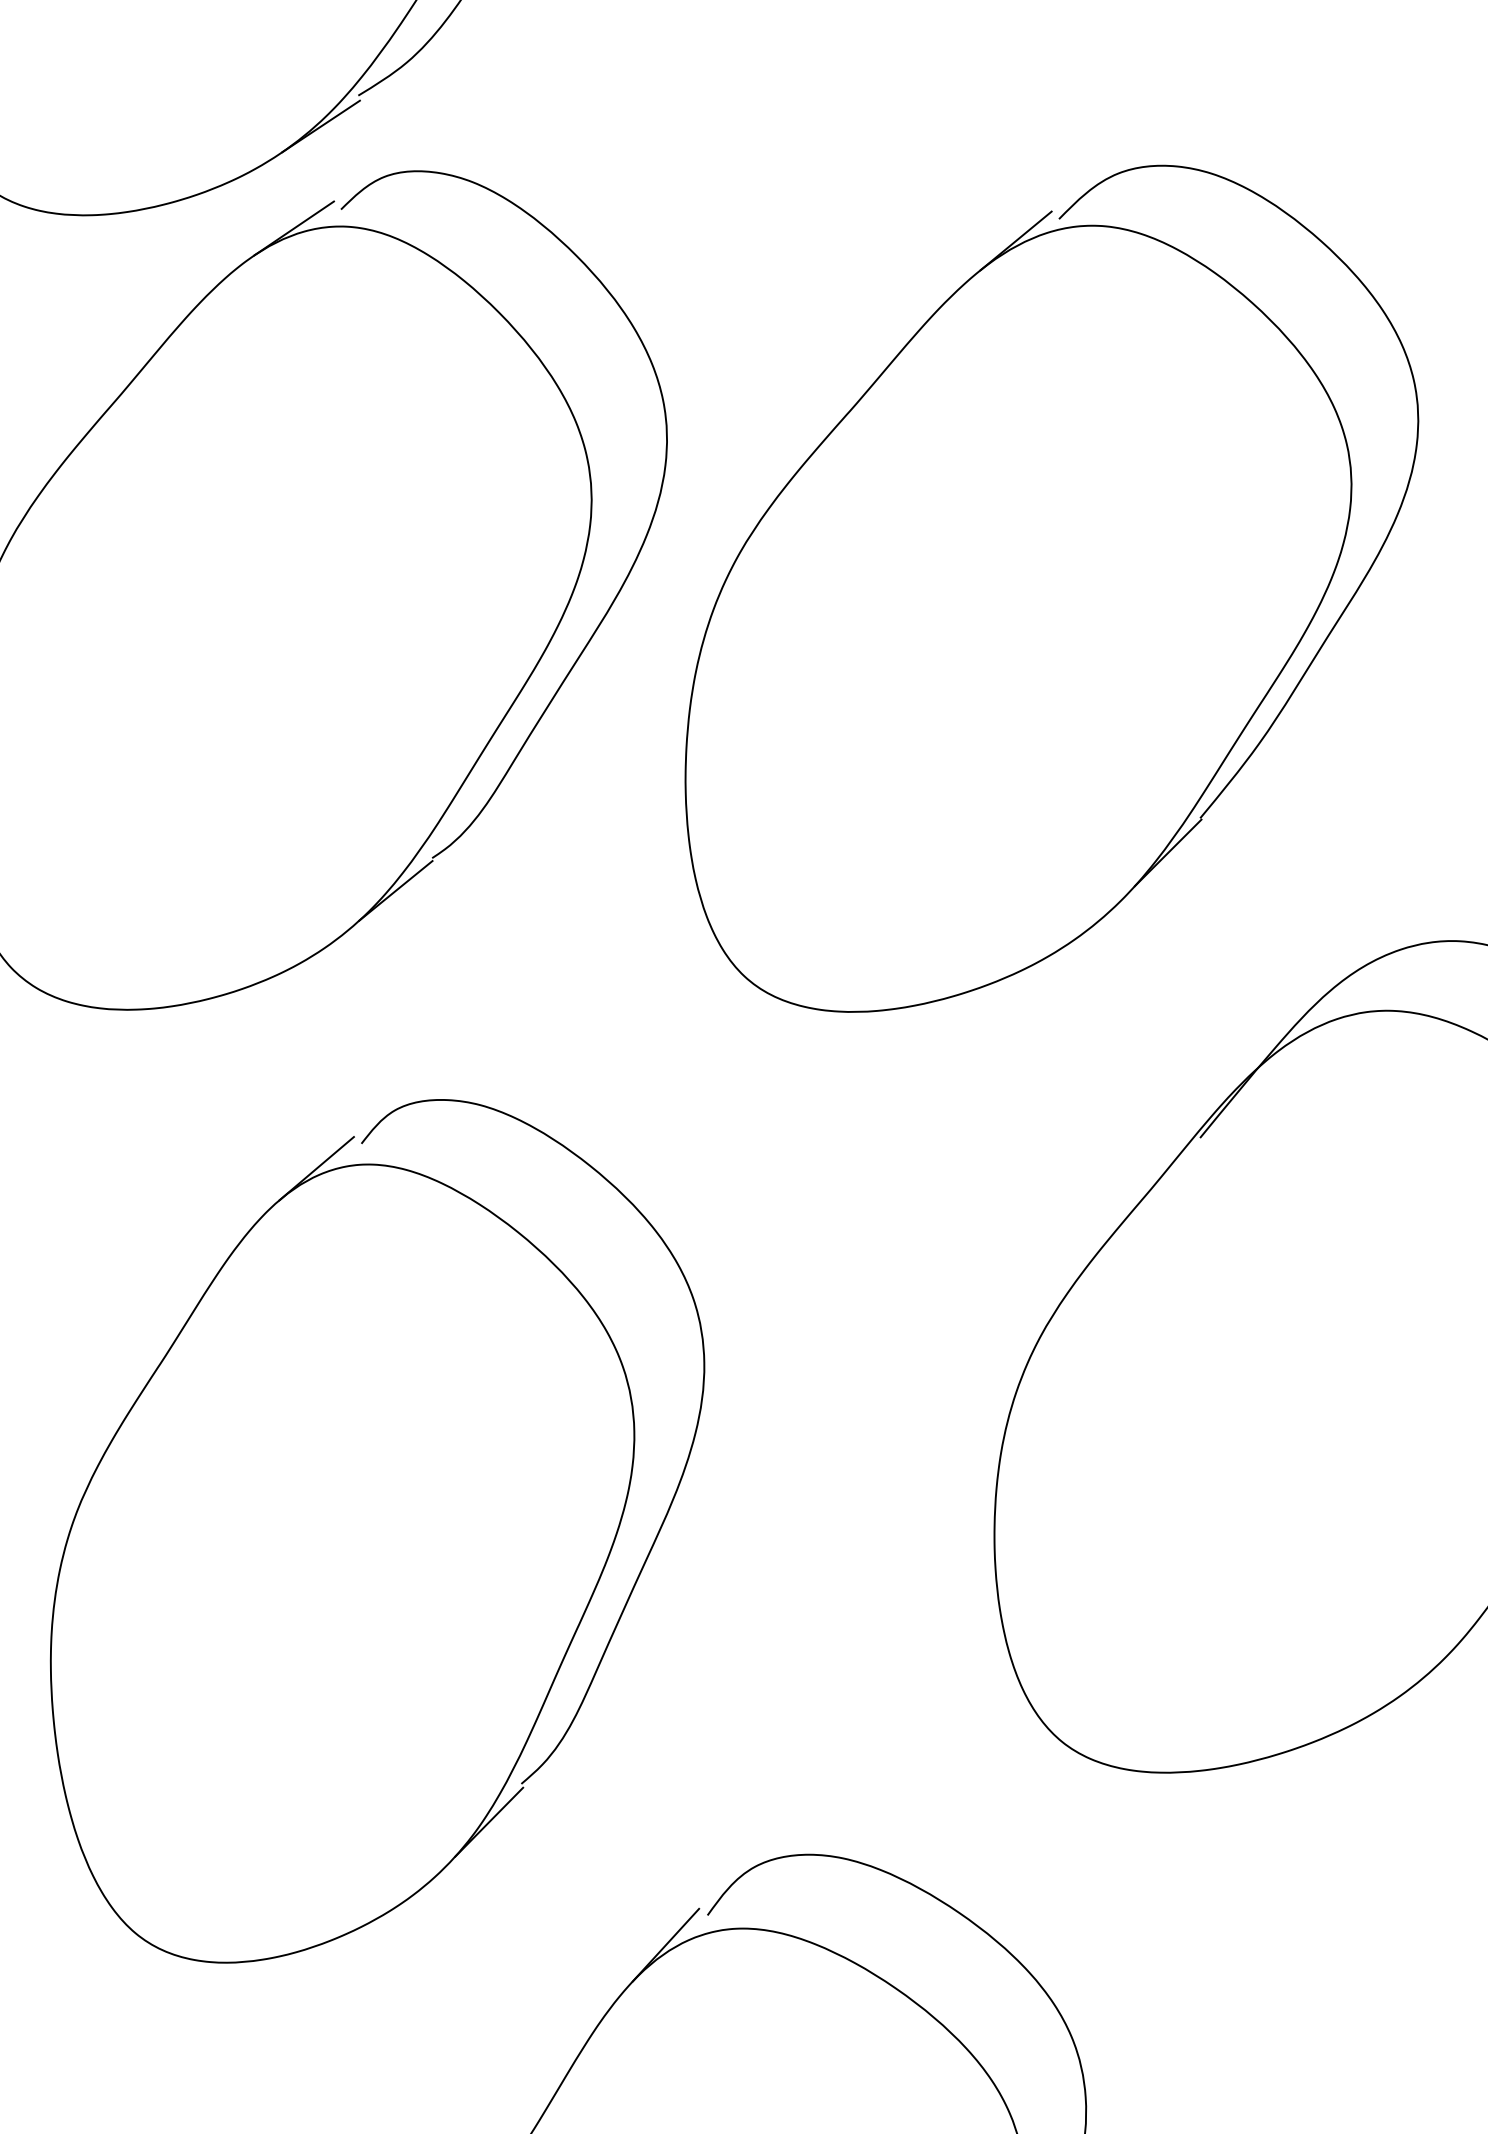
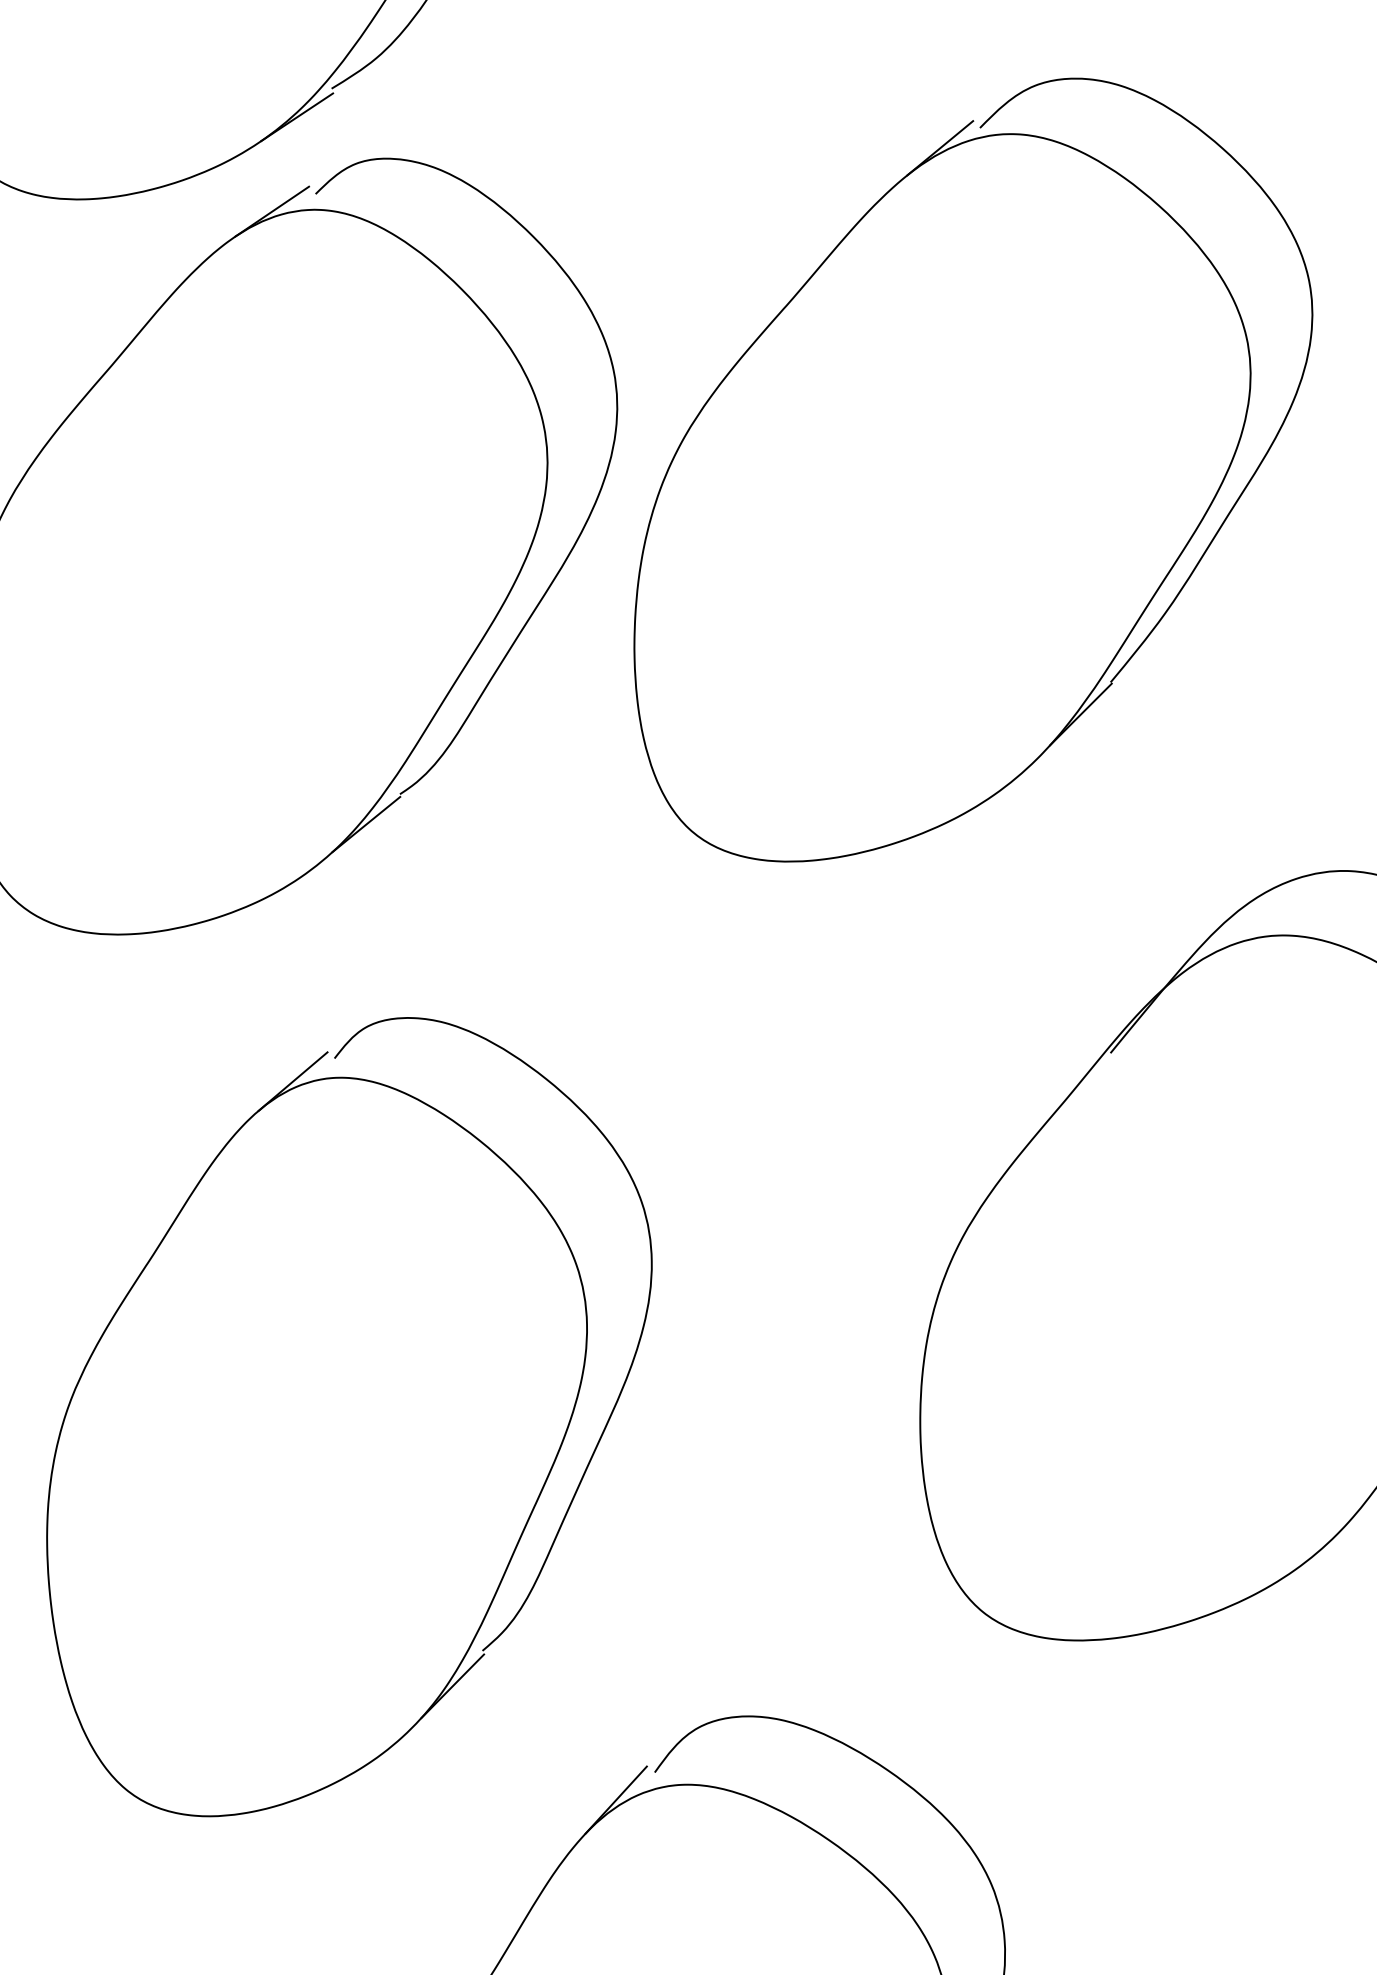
part: (1051, 588) -> (973, 469), moved

